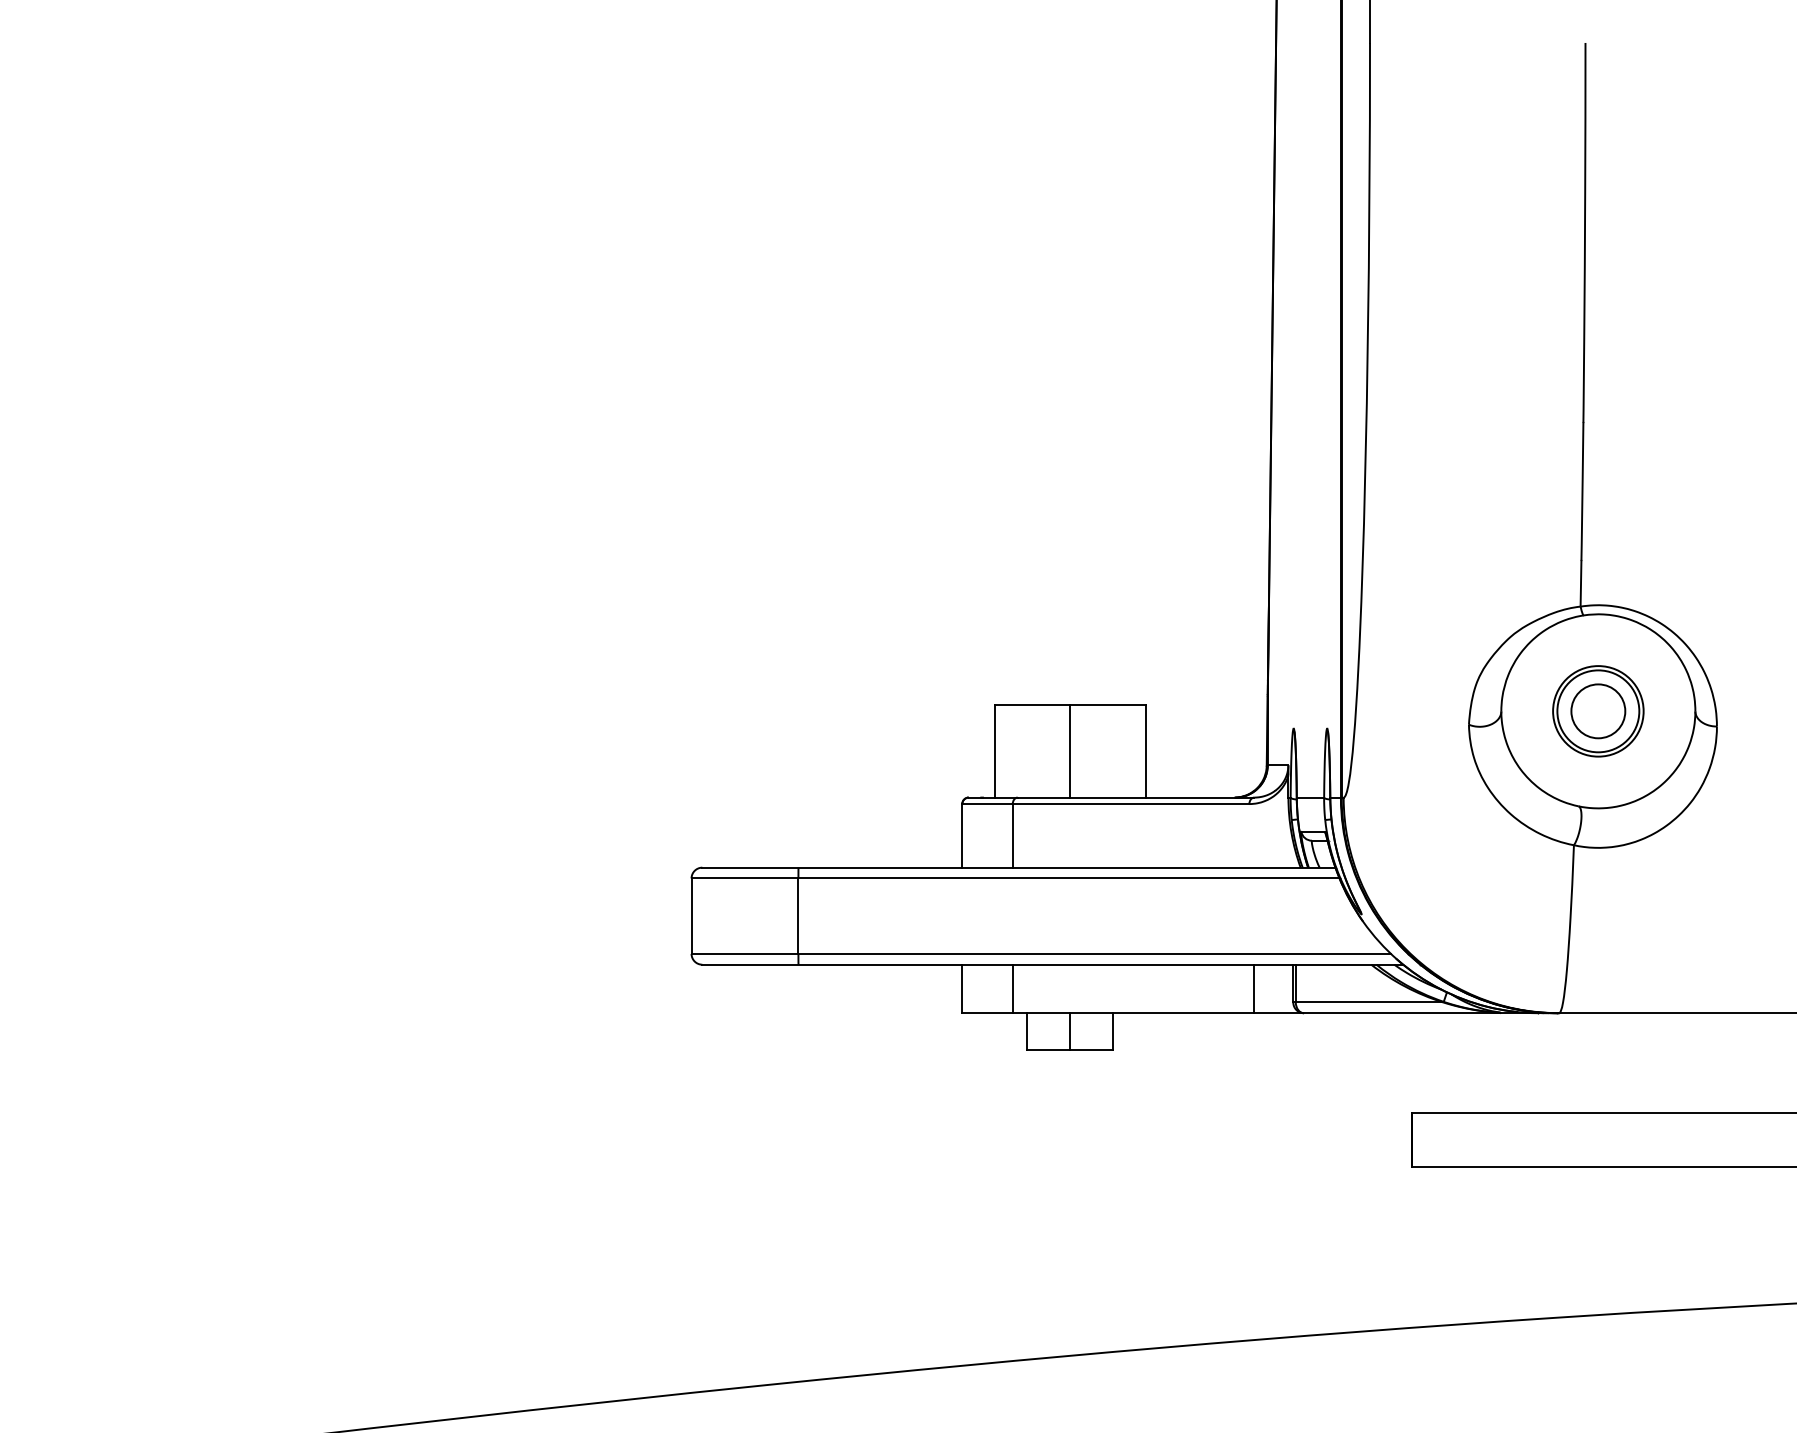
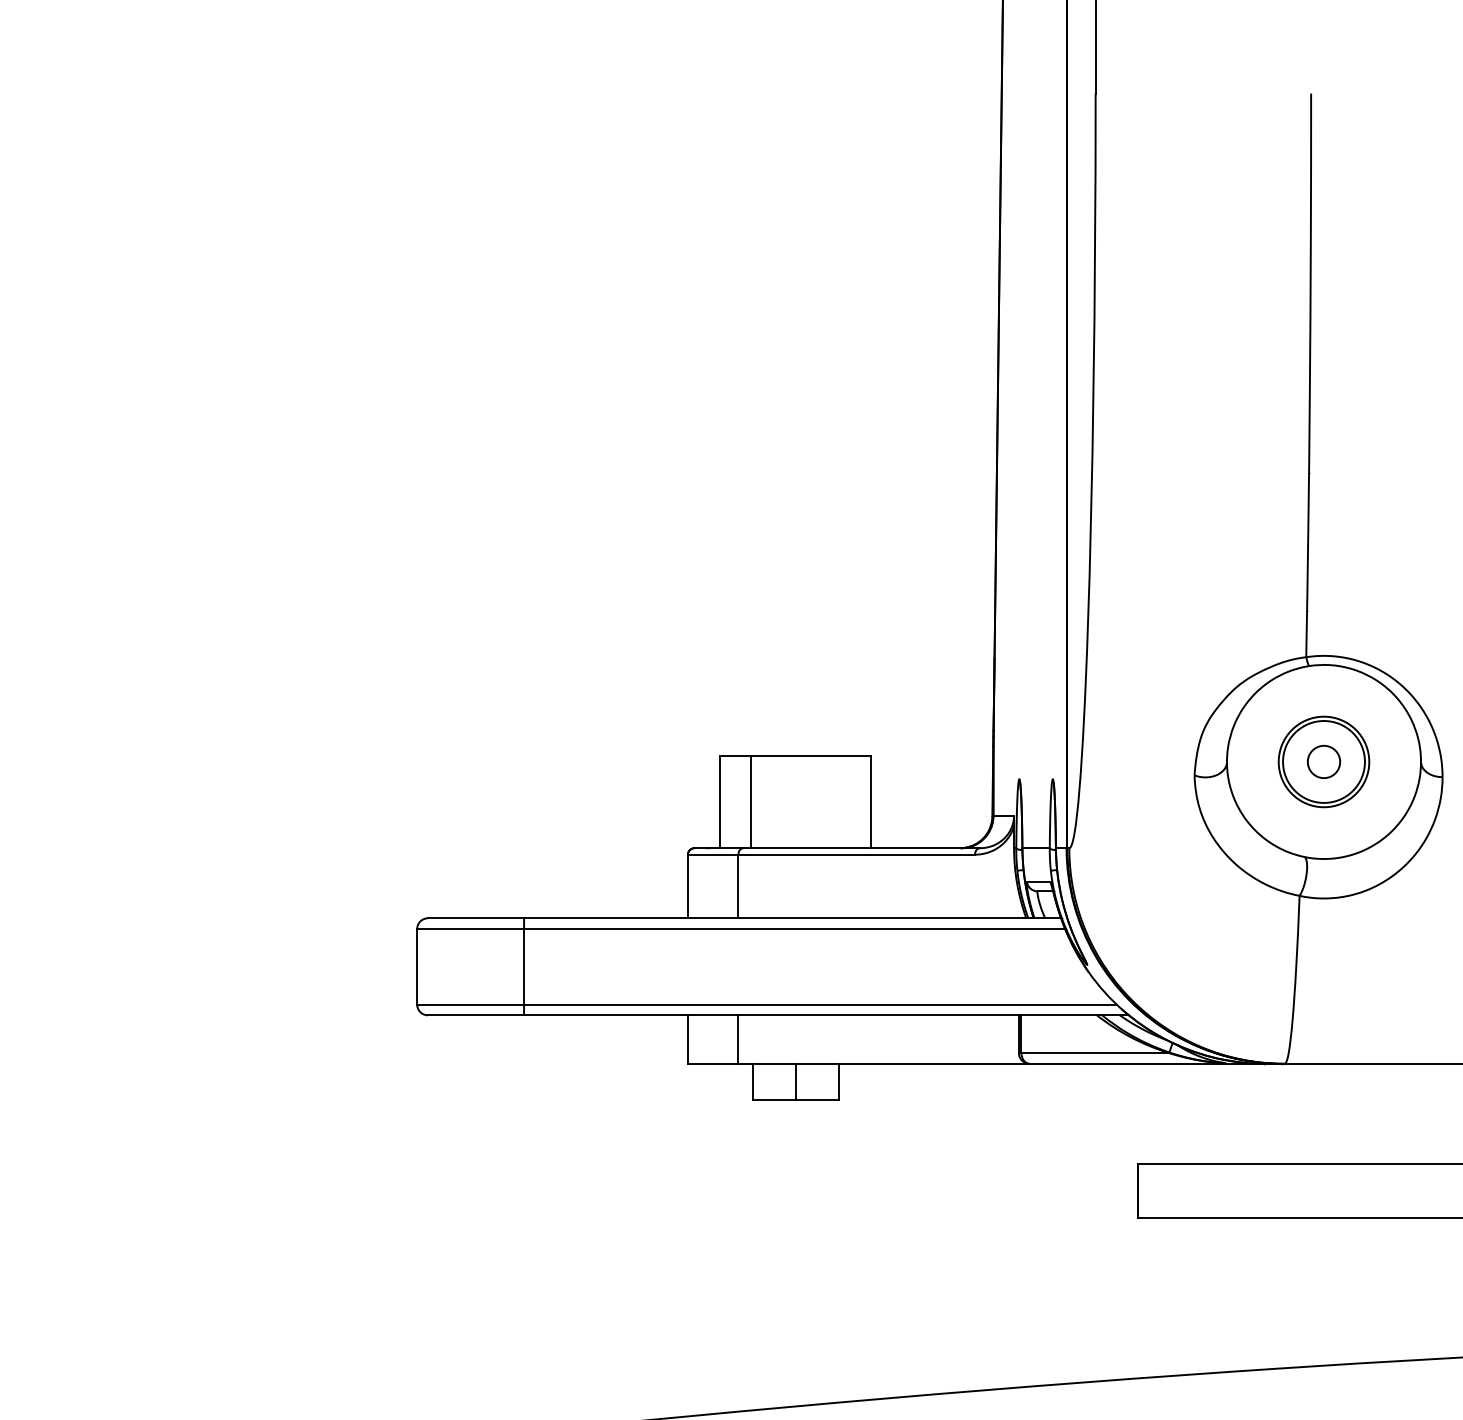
circle: (1598, 711) -> (1324, 762), size x0.6
line: (1070, 750) -> (751, 801), moved
line: (1254, 988) -> (980, 1039), removed

